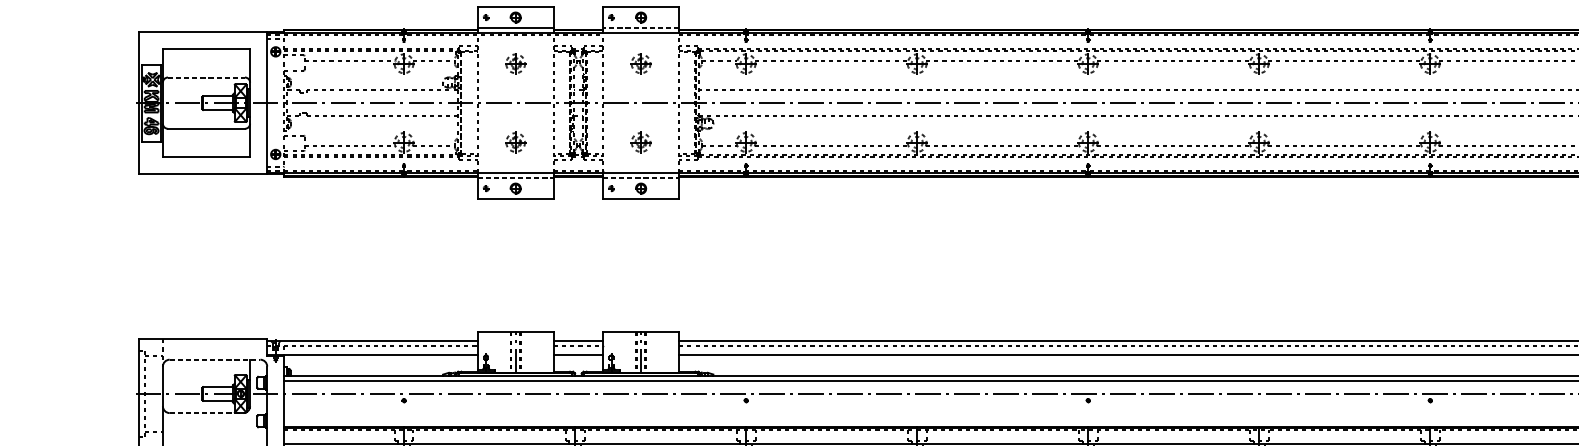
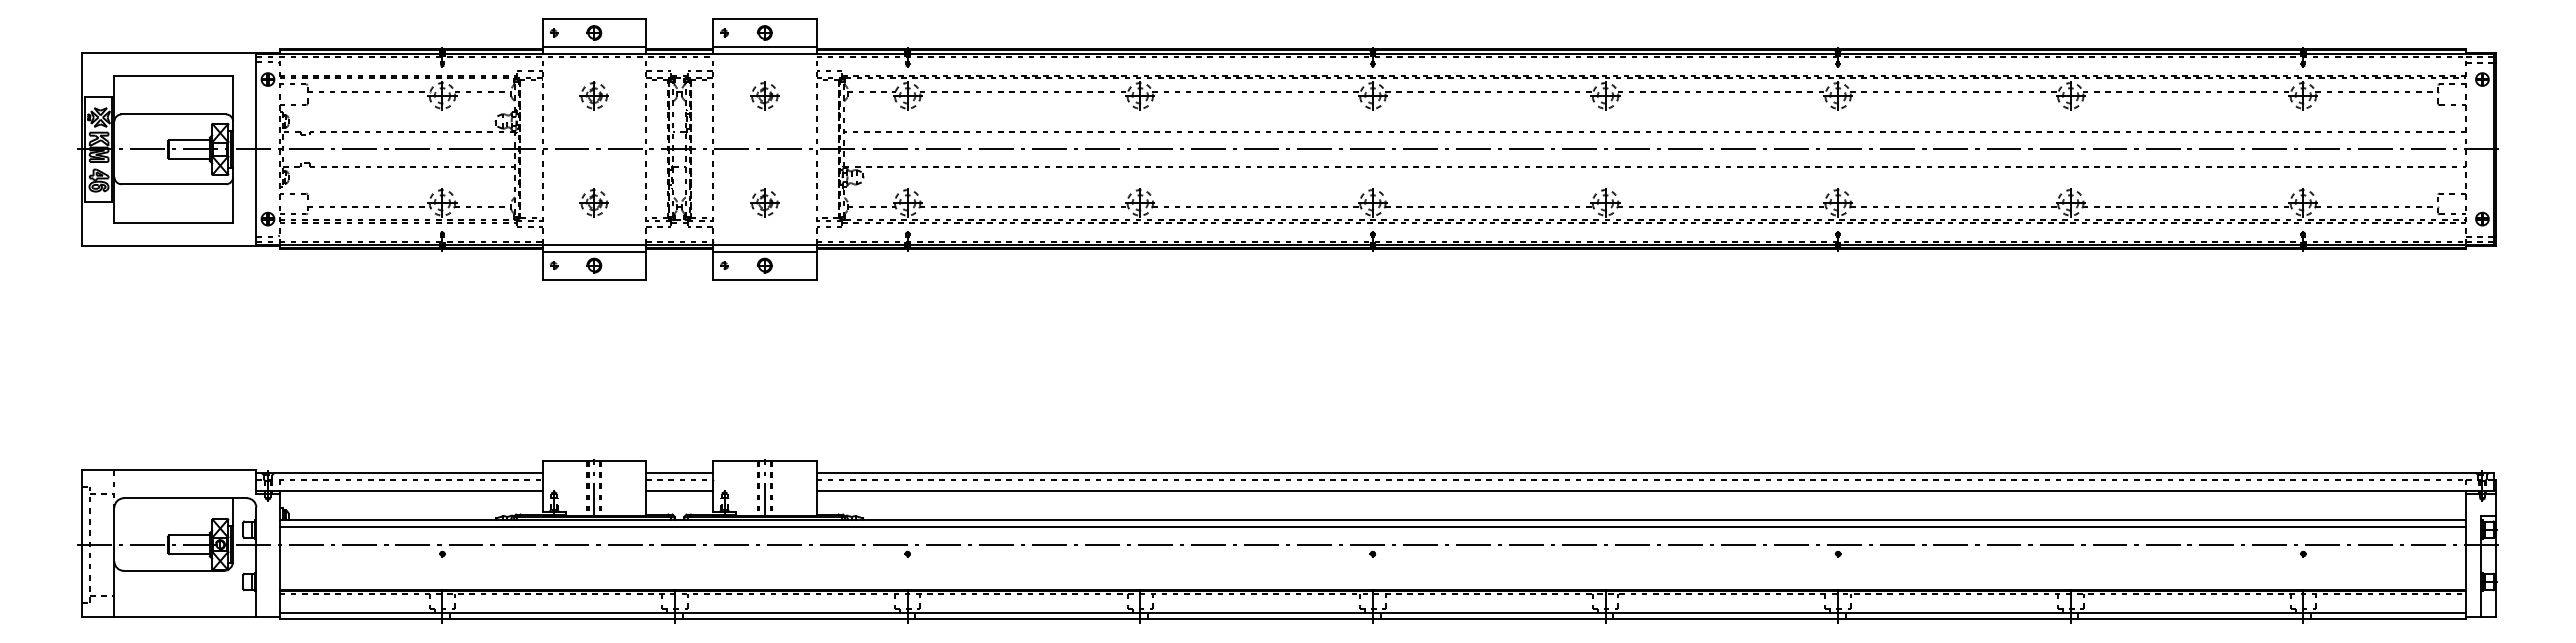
line: (640, 28) -> (764, 47), dashed -> solid
line: (207, 77) -> (174, 114), dashed -> solid
line: (515, 178) -> (594, 251), dashed -> solid
line: (640, 178) -> (764, 251), dashed -> solid
line: (215, 359) -> (185, 498), dashed -> solid
line: (207, 412) -> (174, 570), dashed -> solid

